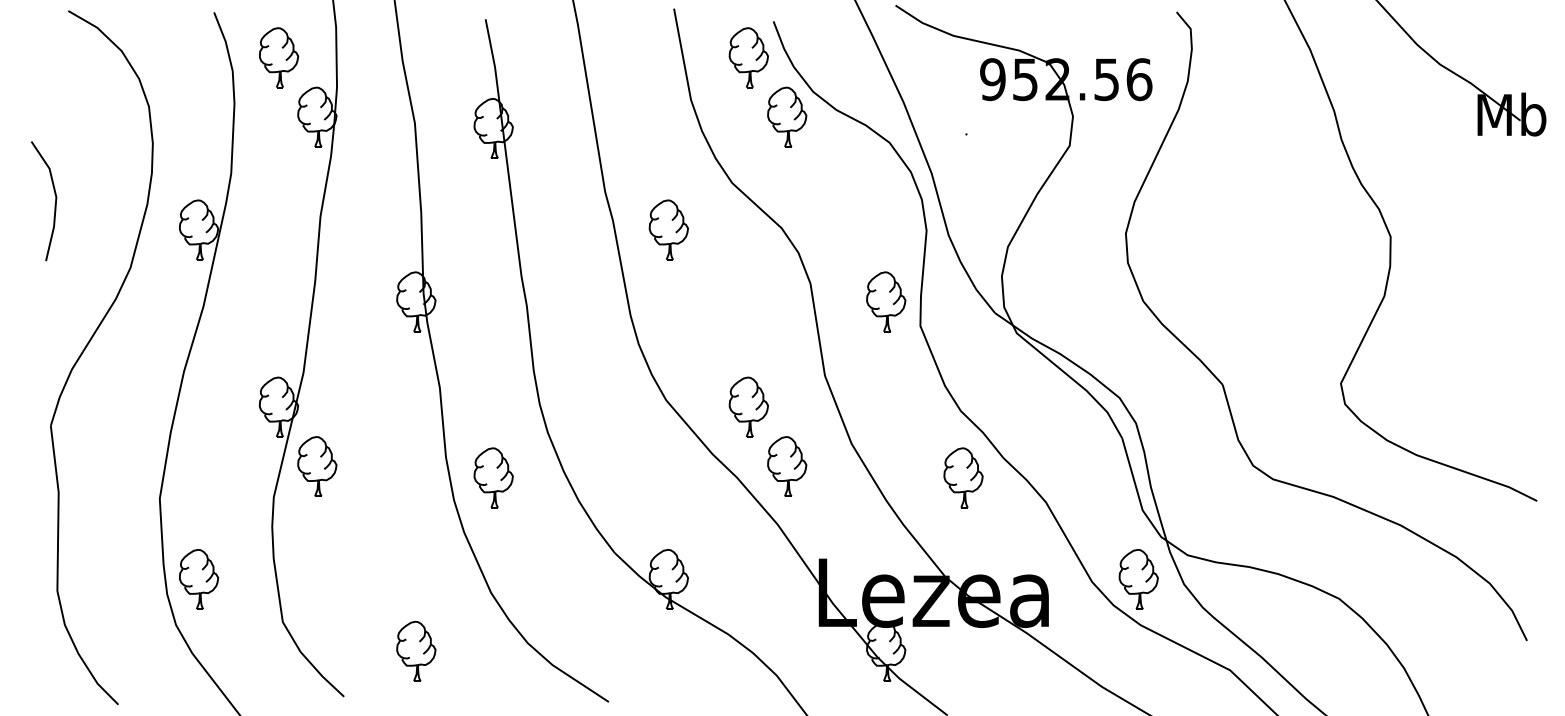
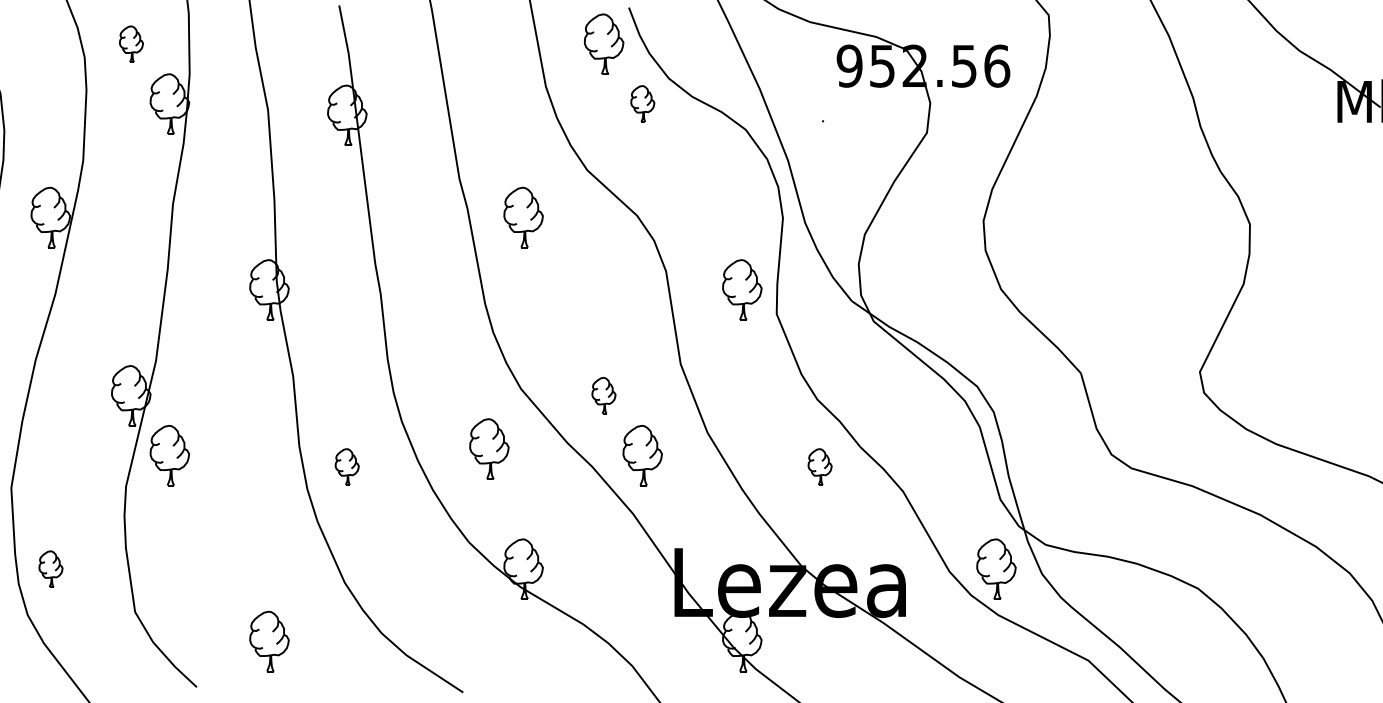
part: (279, 57) -> (131, 43), size x0.6
part: (787, 116) -> (642, 103), size x0.6
part: (748, 406) -> (603, 395), size x0.6
part: (634, 459) -> (489, 448), added
part: (493, 477) -> (347, 466), size x0.6
part: (963, 477) -> (820, 466), size x0.6
part: (199, 579) -> (51, 569), size x0.6

